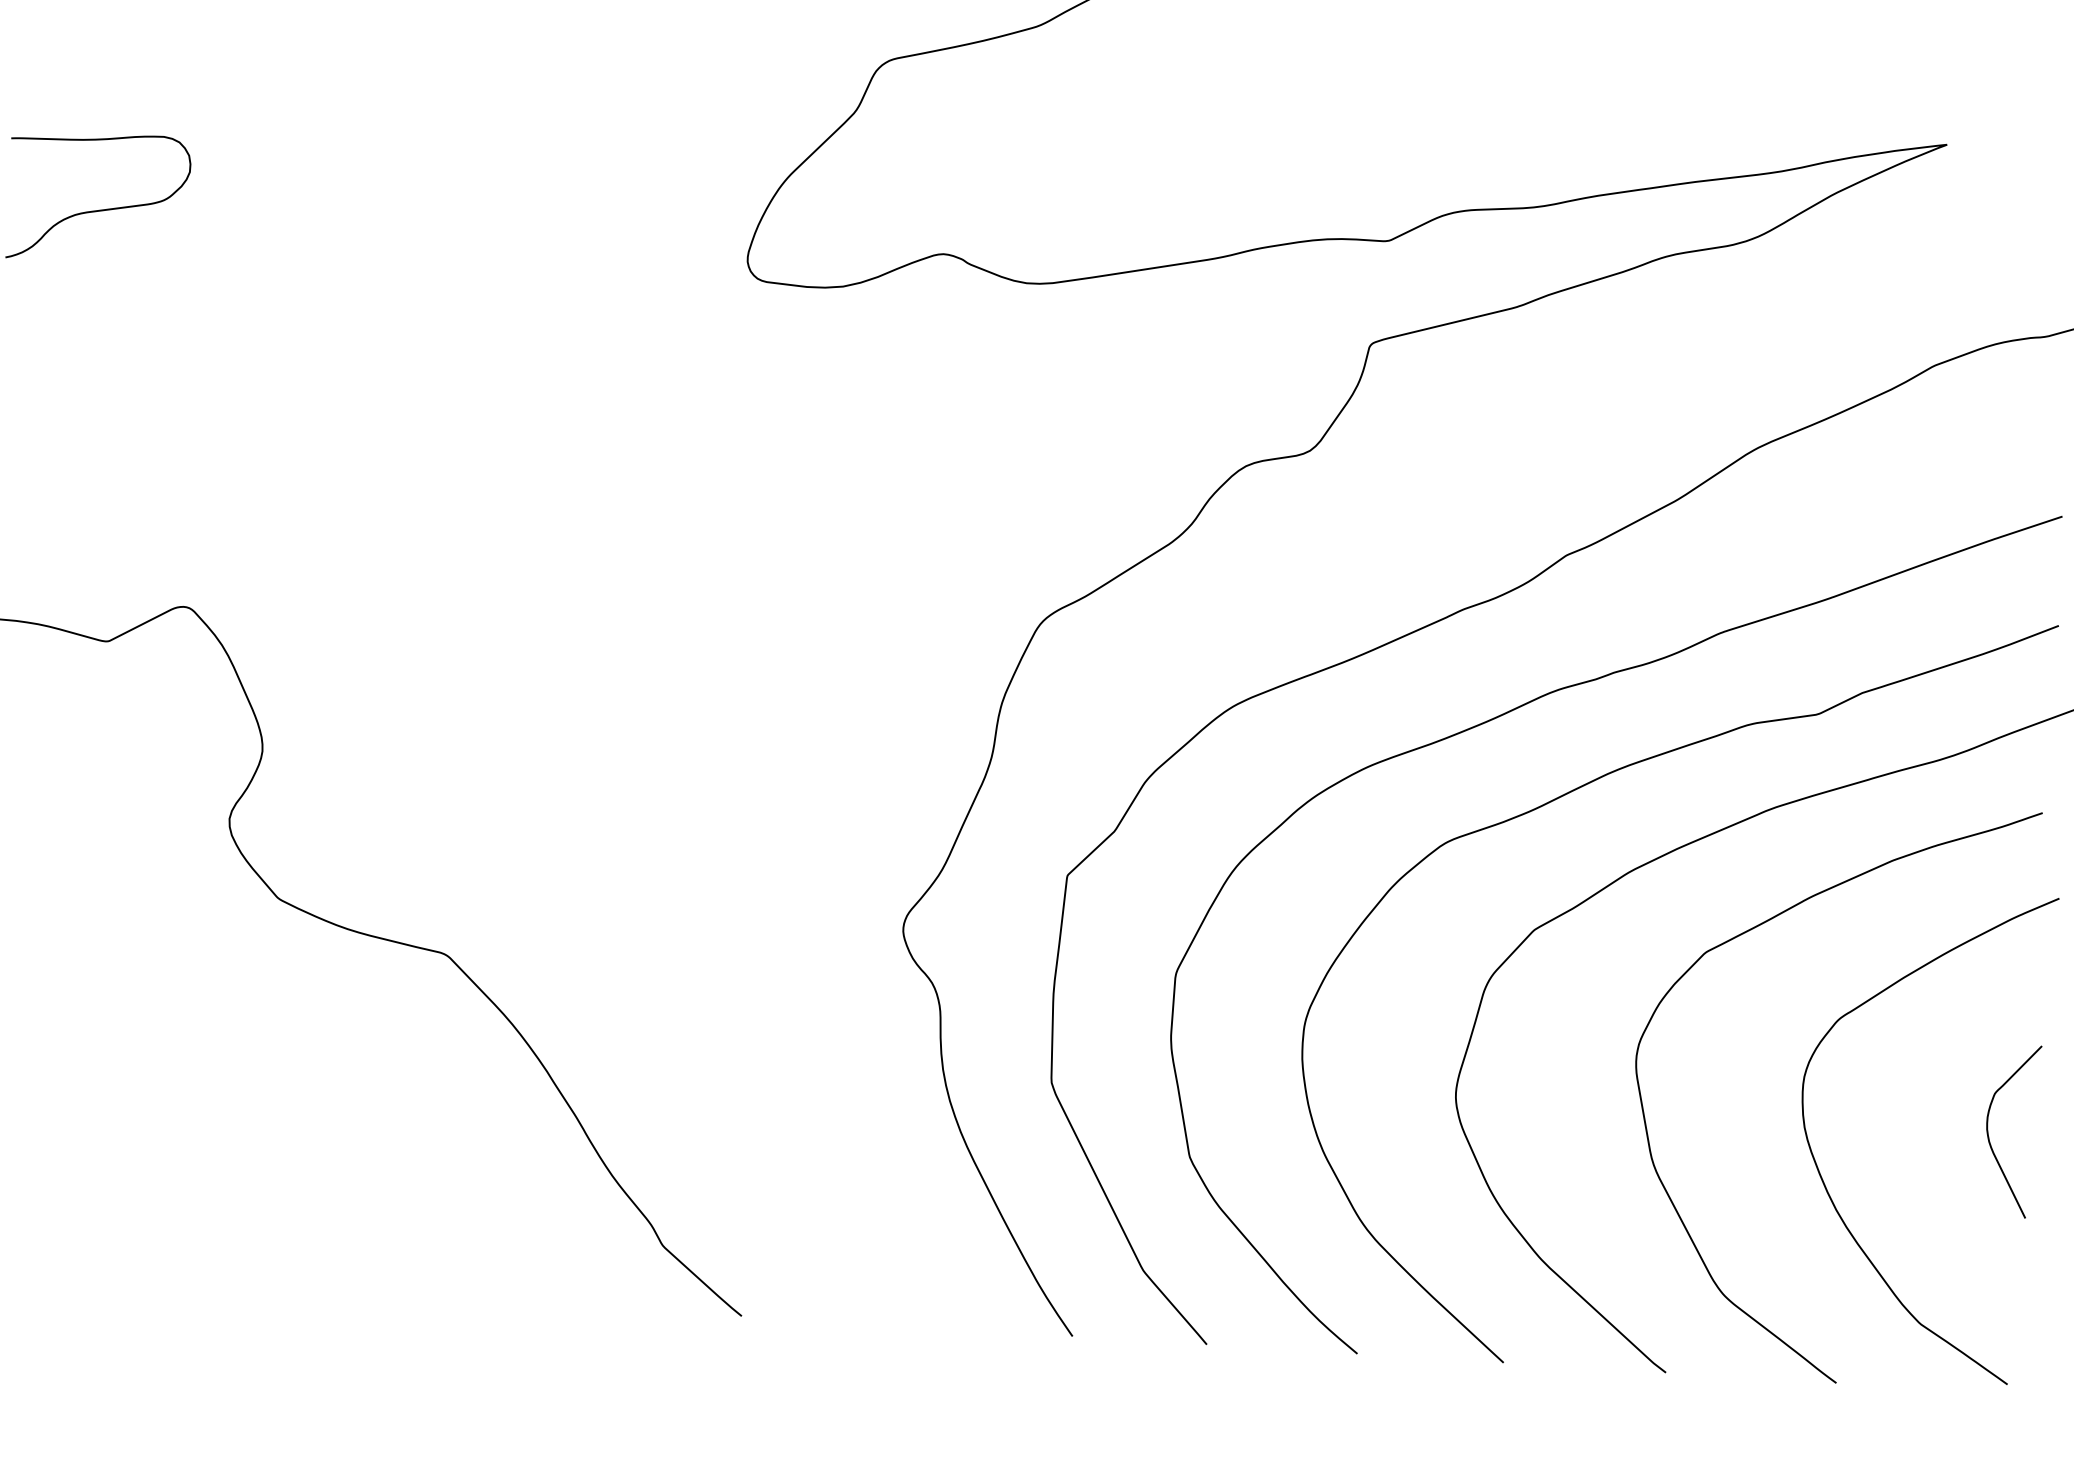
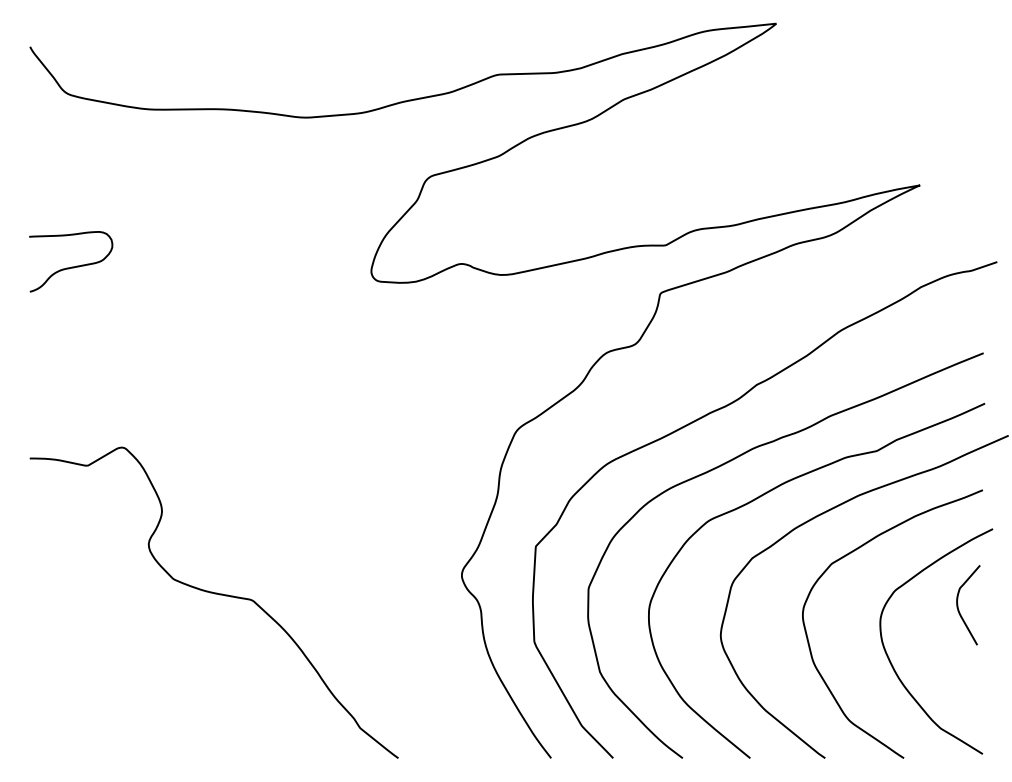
curve: (1991, 1138) -> (959, 609), moved

